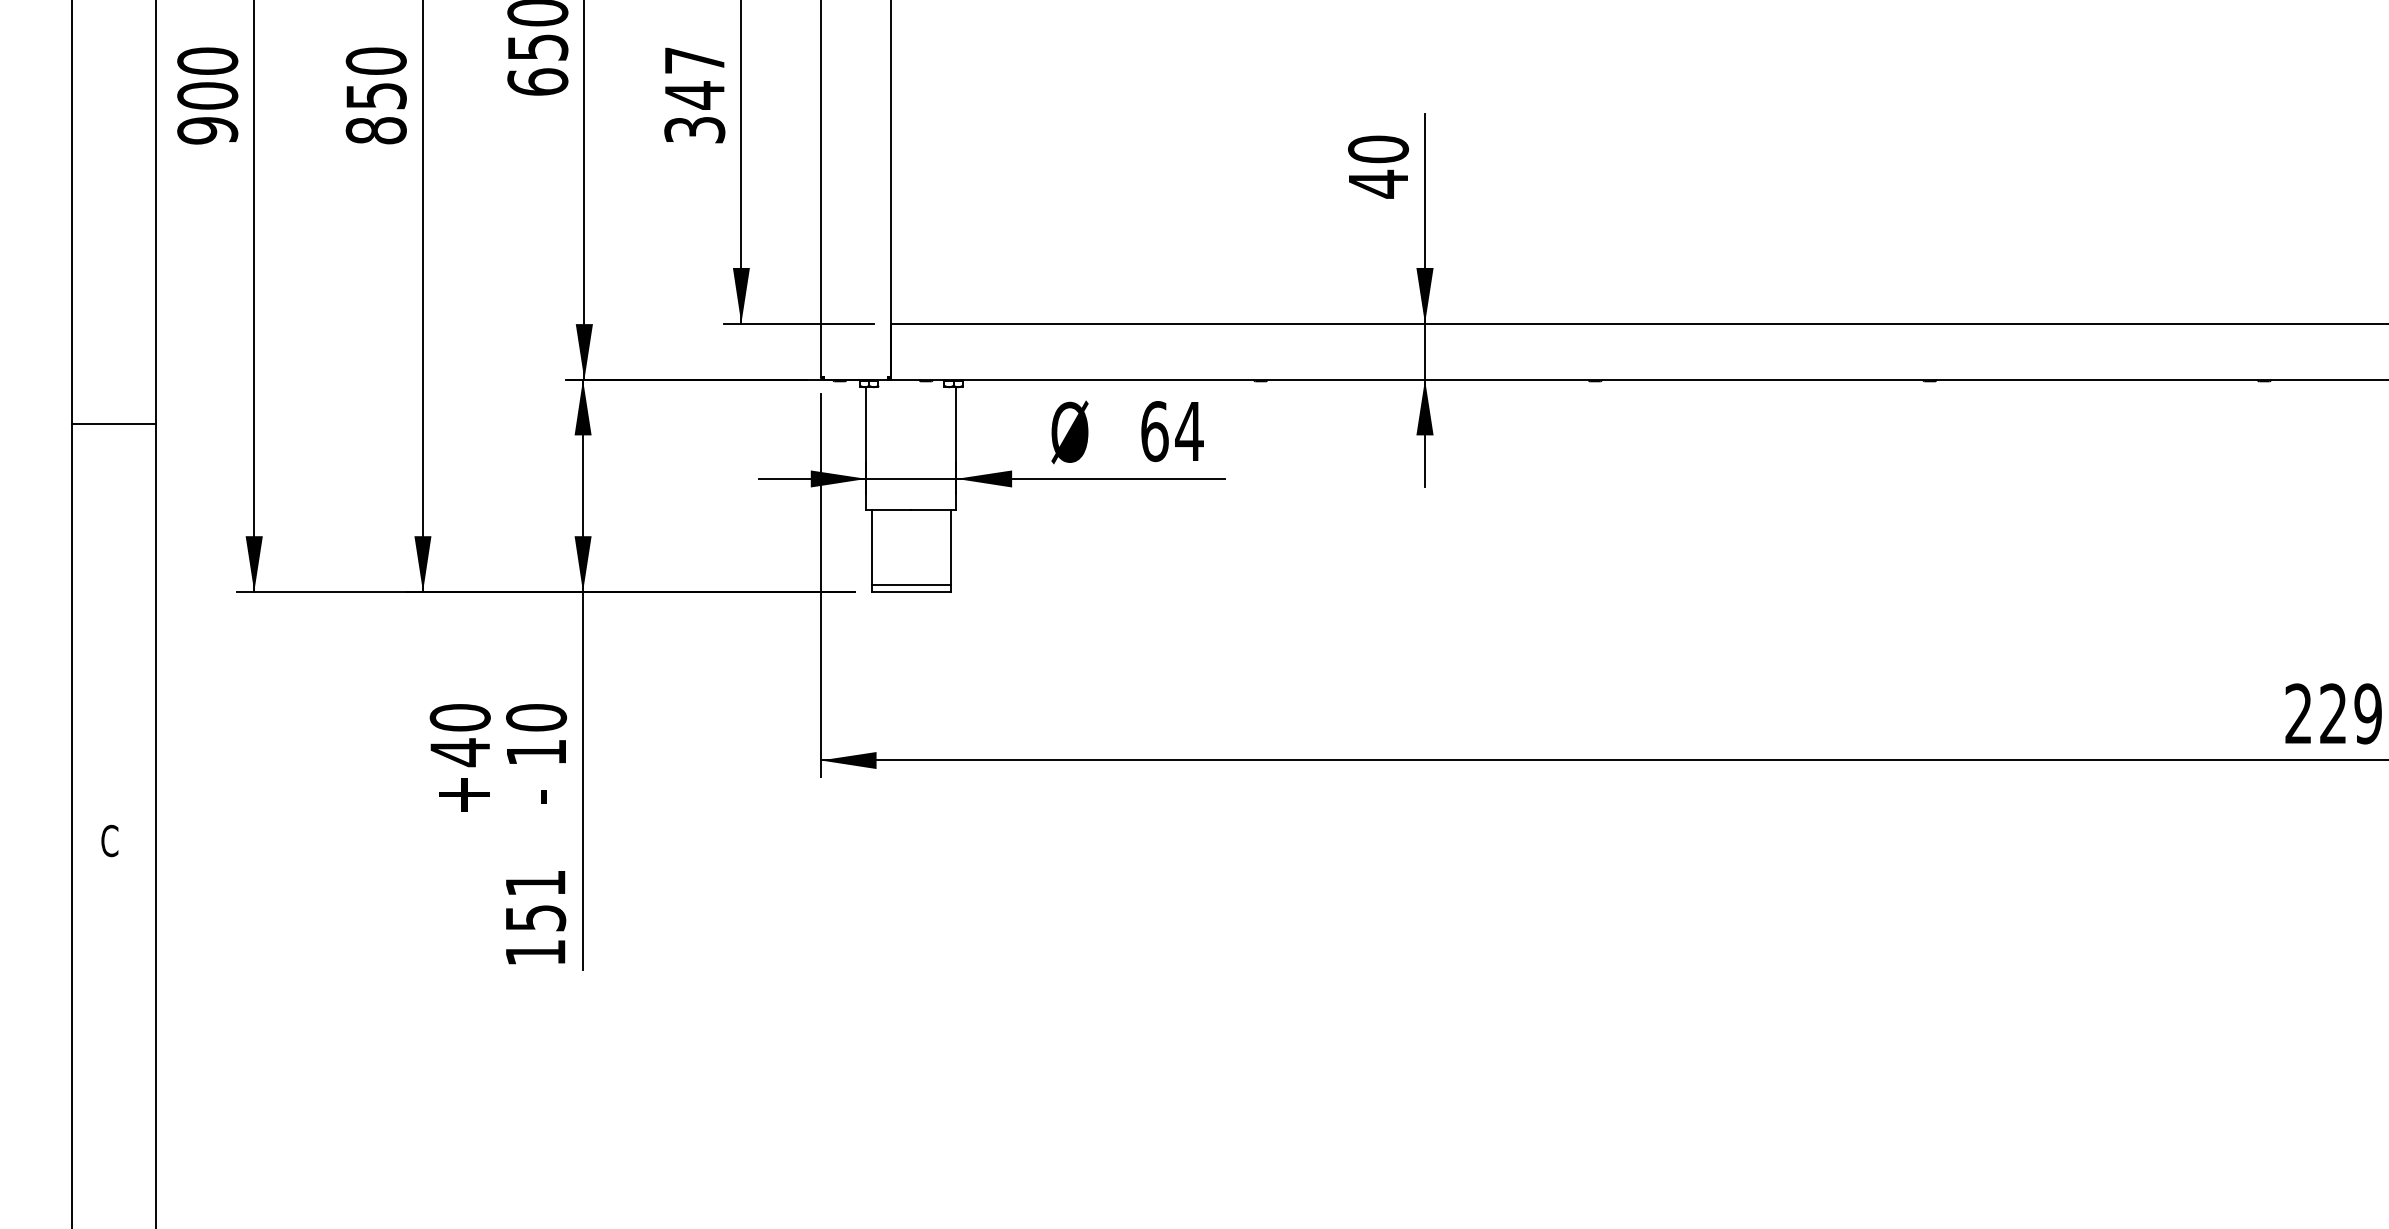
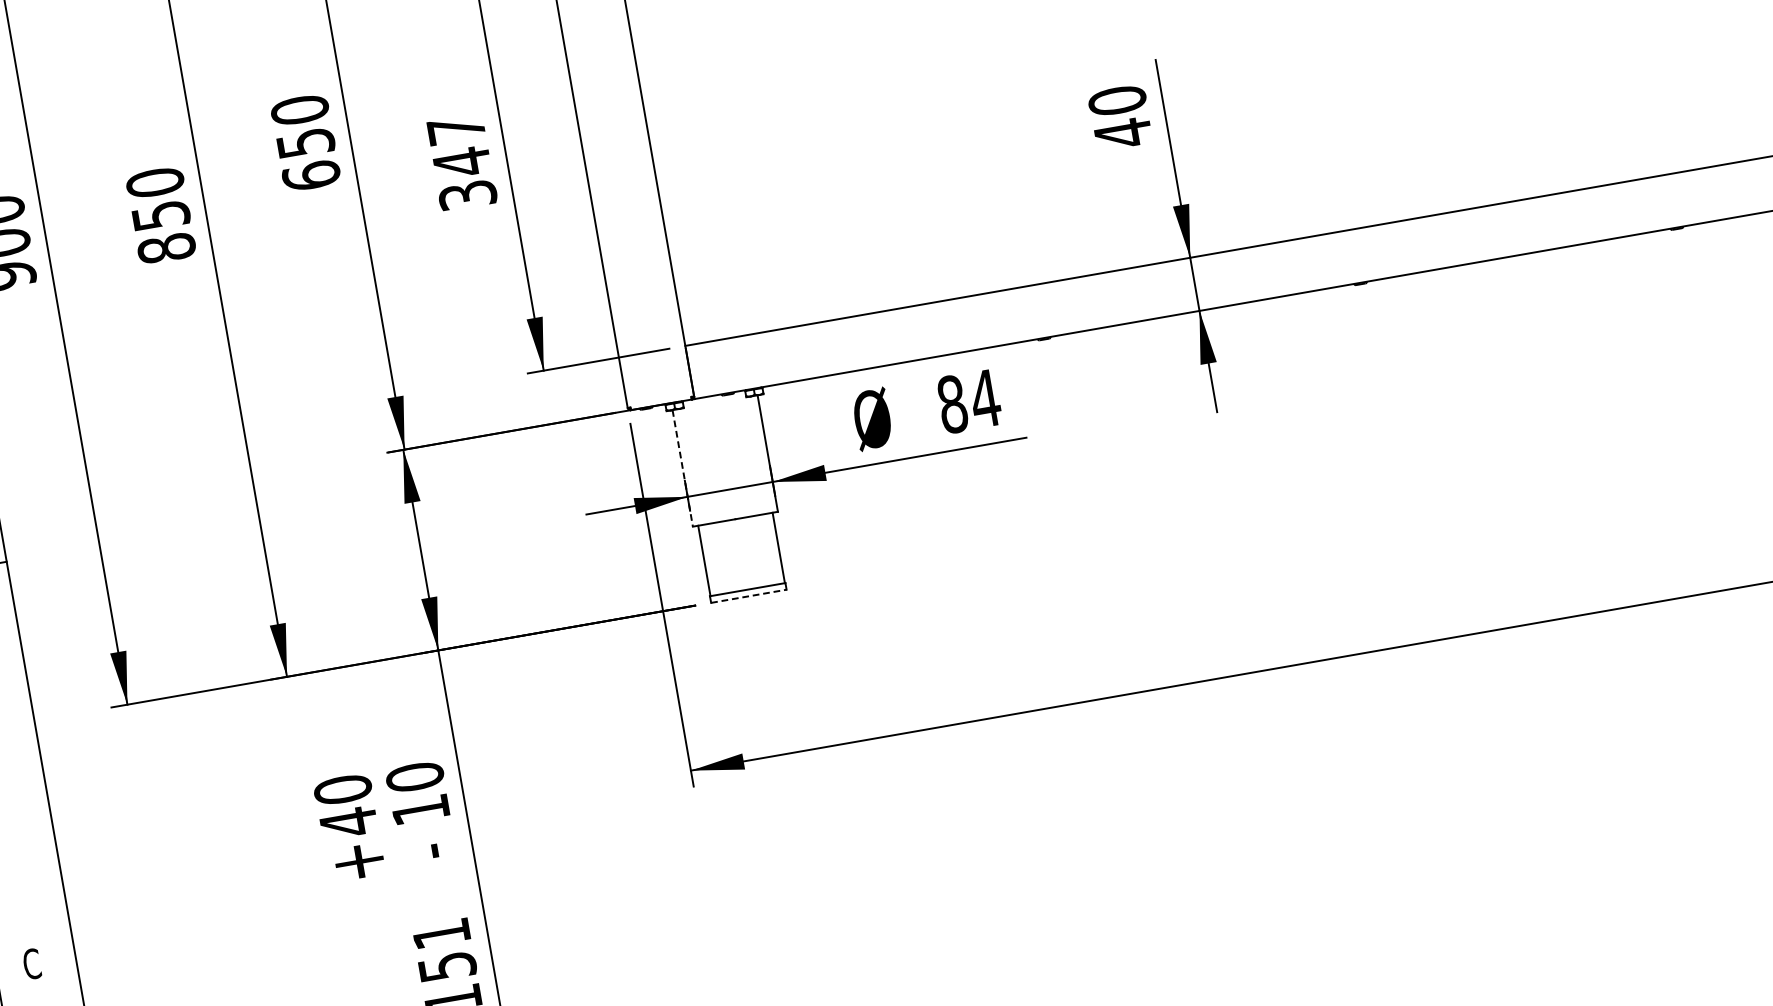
text: (1154, 431) -> (952, 404), 64 -> 84
line: (866, 448) -> (682, 468), solid -> dashed
line: (911, 591) -> (748, 595), solid -> dashed

